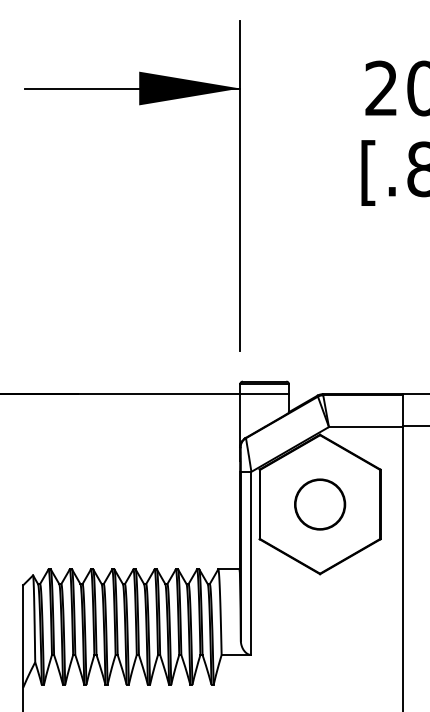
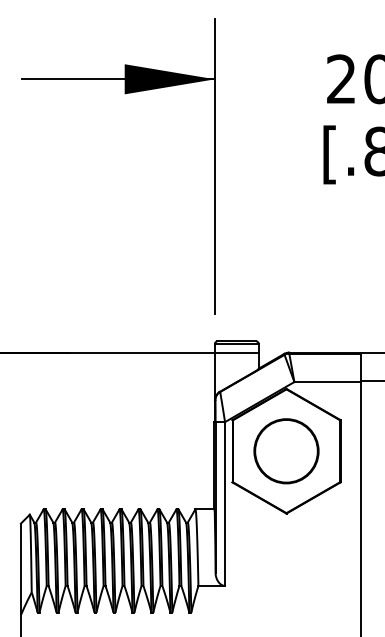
circle: (320, 504) -> (286, 451), size x1.43

